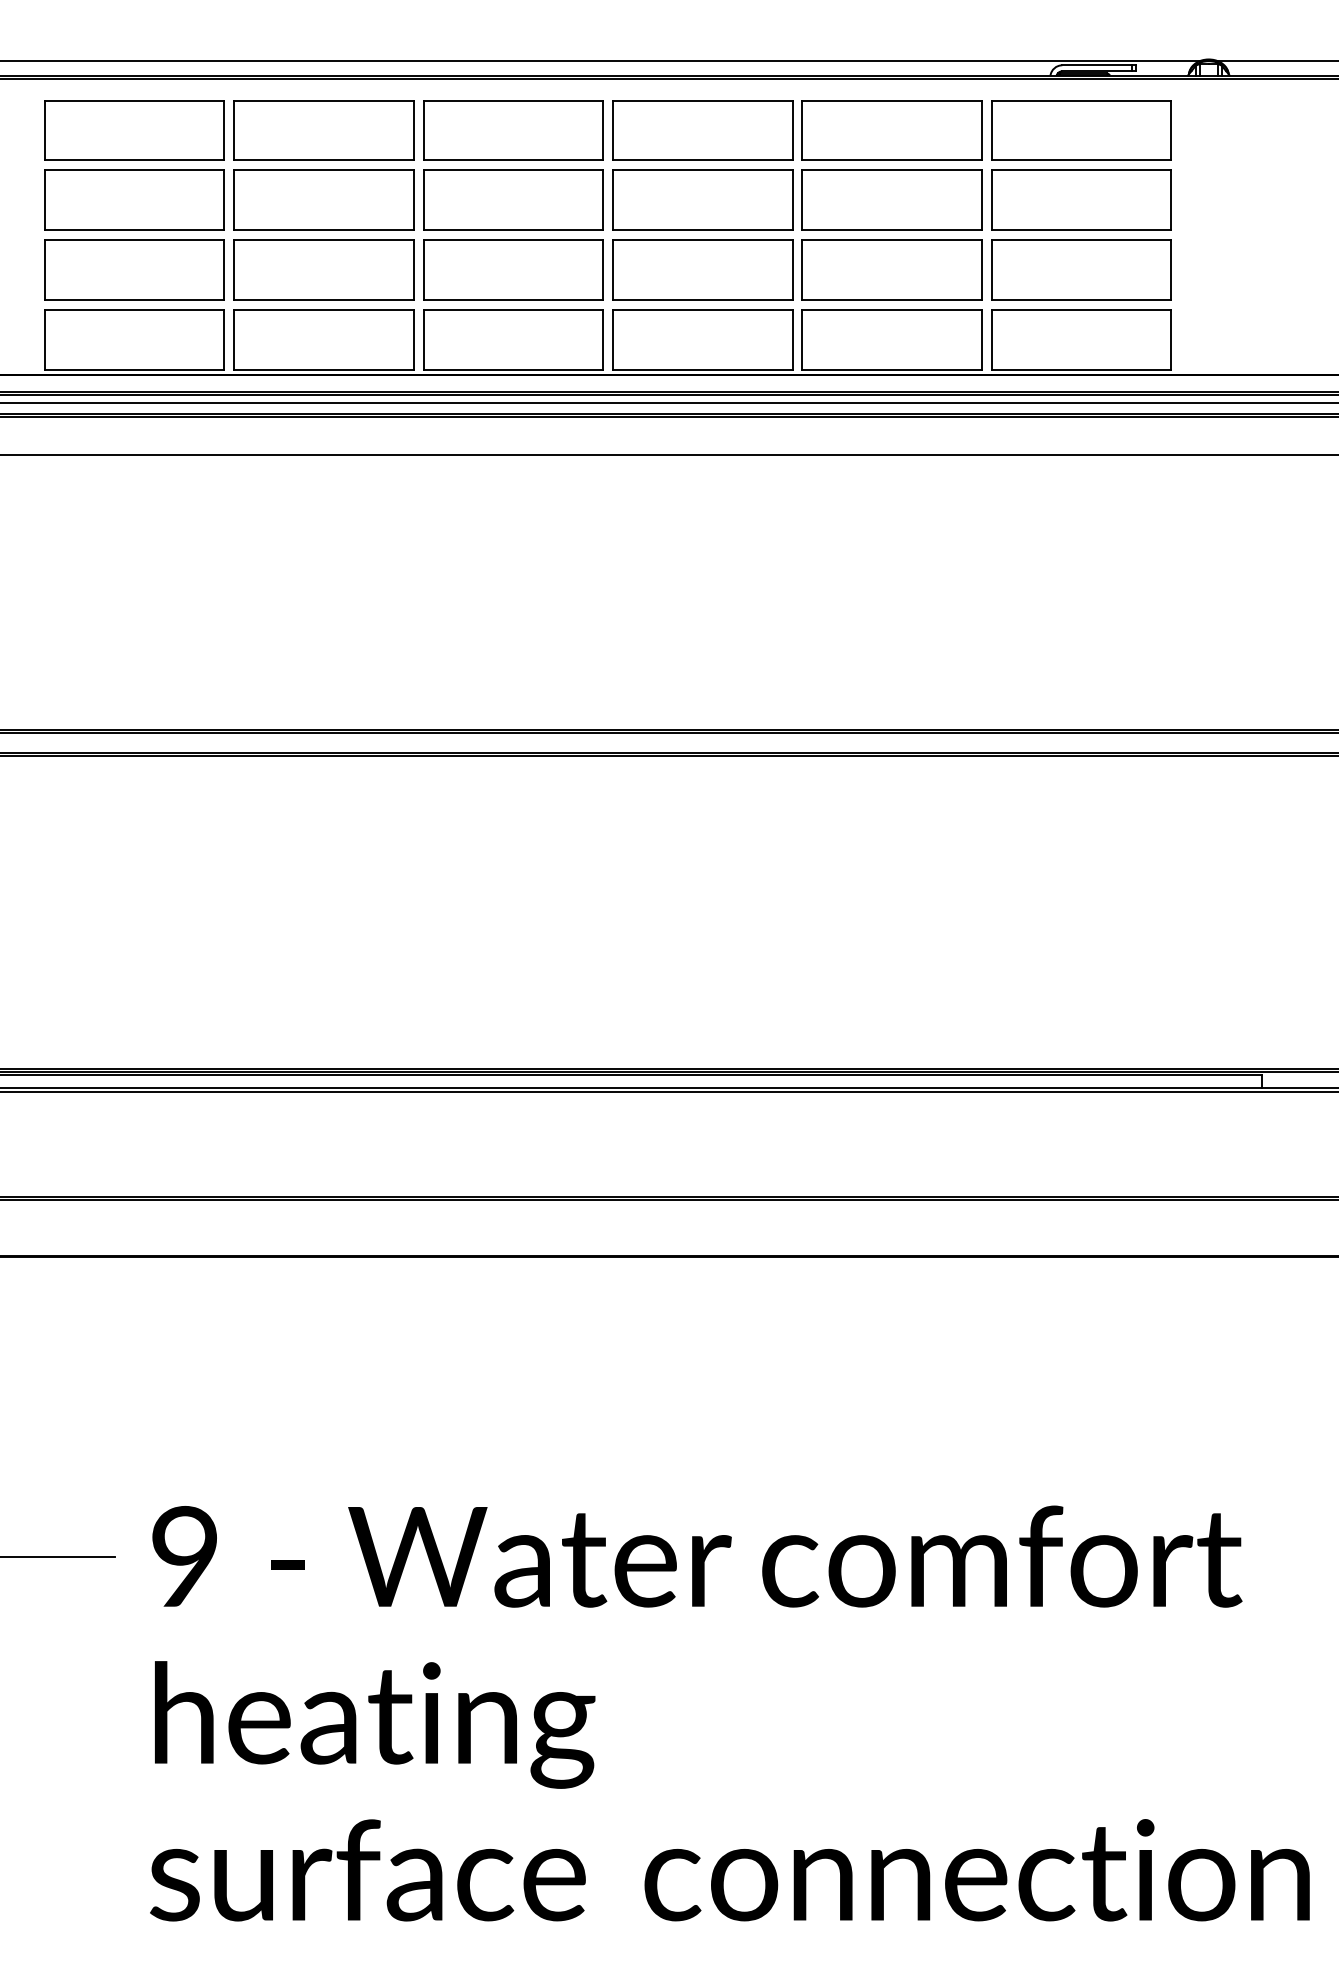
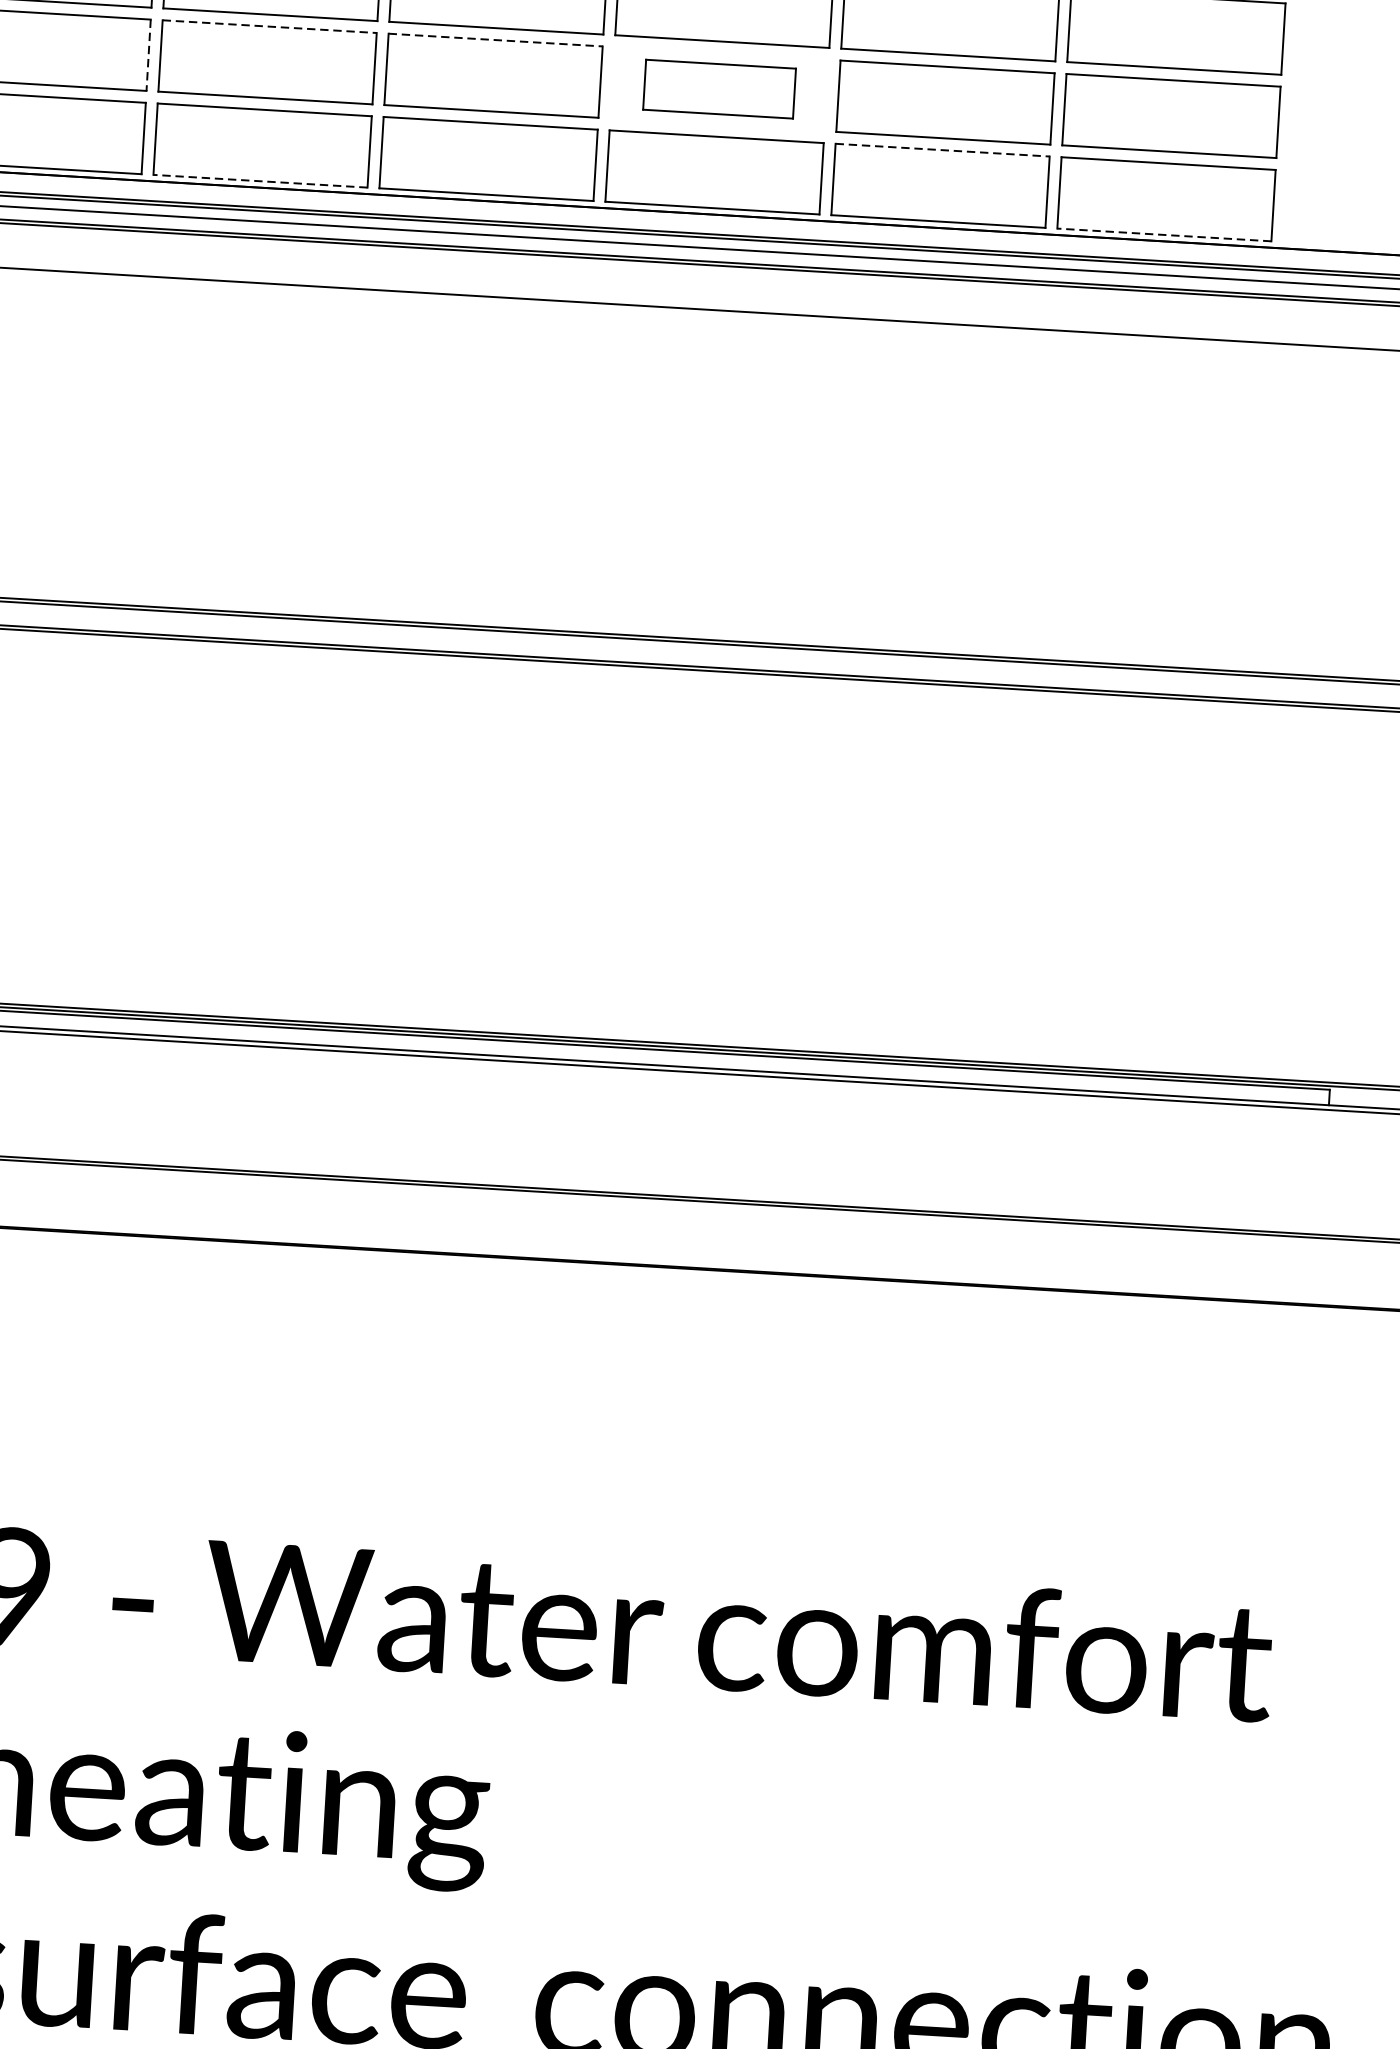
line: (324, 240) -> (270, 27), solid -> dashed
line: (513, 240) -> (495, 40), solid -> dashed
line: (224, 269) -> (148, 54), solid -> dashed
part: (702, 269) -> (719, 88), size x0.7
line: (892, 309) -> (943, 149), solid -> dashed
line: (324, 369) -> (261, 181), solid -> dashed
line: (1081, 369) -> (1164, 234), solid -> dashed

